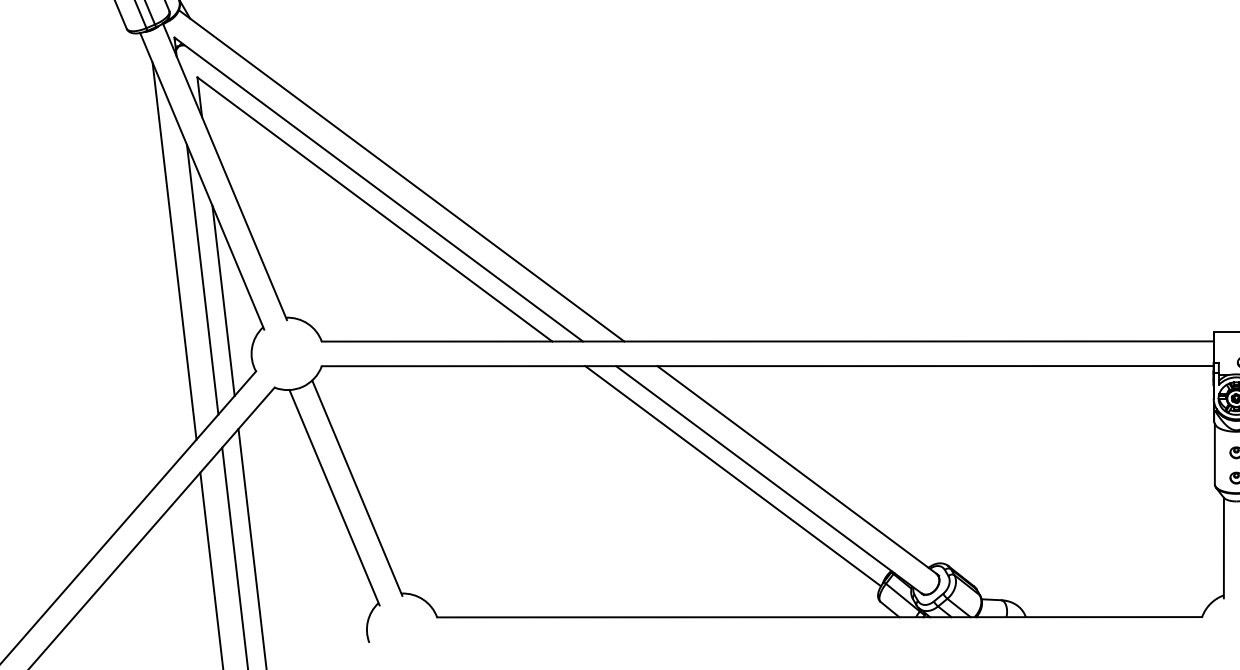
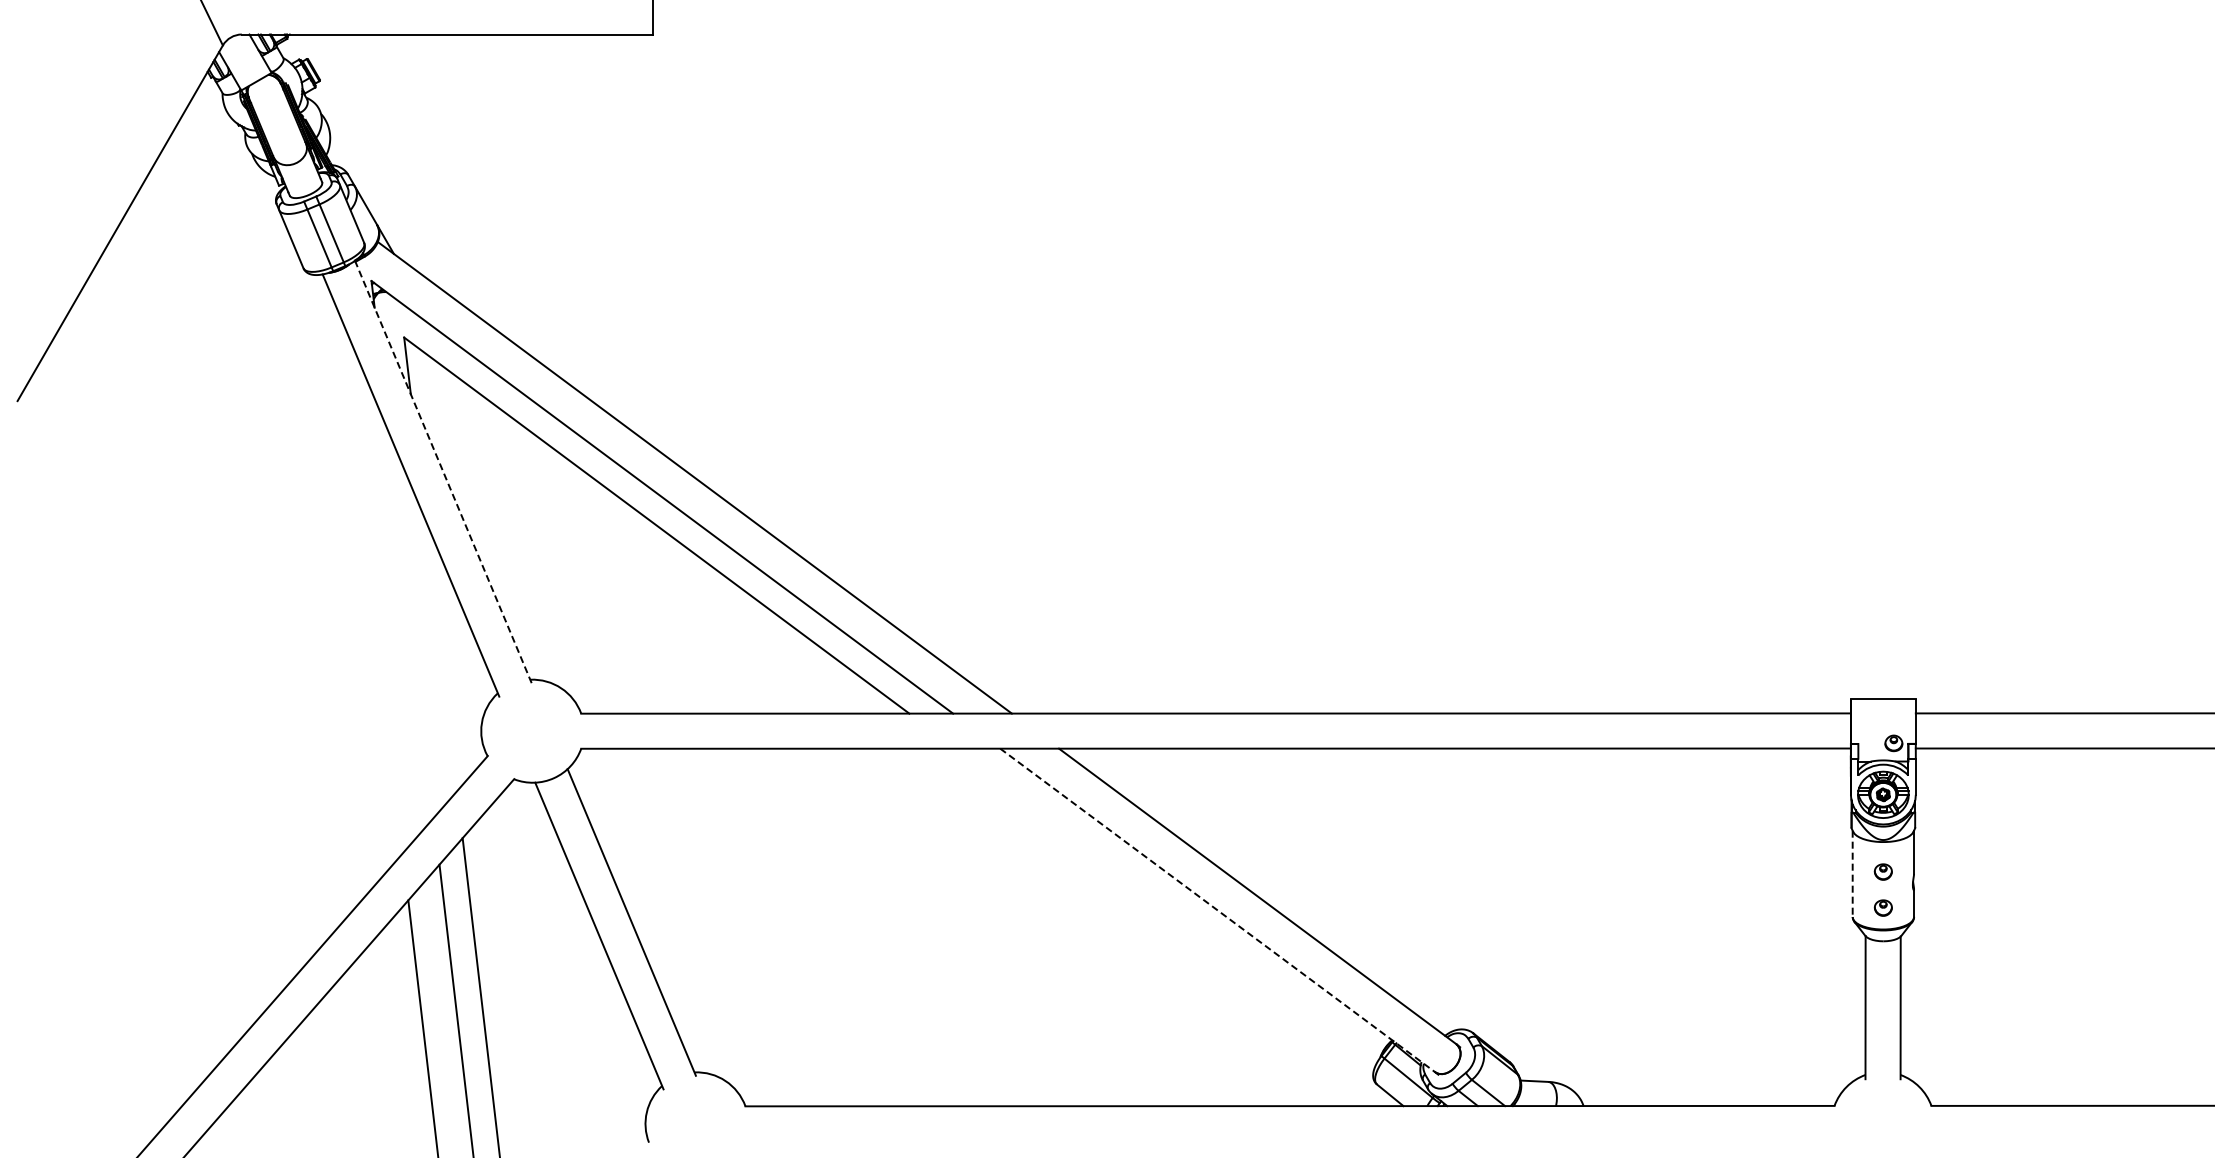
line: (225, 172) -> (443, 472), solid -> dashed
line: (174, 250) -> (371, 584), removed
line: (202, 279) -> (411, 625), removed
line: (223, 300) -> (441, 655), removed
line: (1214, 454) -> (1852, 874), solid -> dashed
line: (732, 476) -> (1166, 905), removed
line: (769, 479) -> (1218, 910), solid -> dashed

